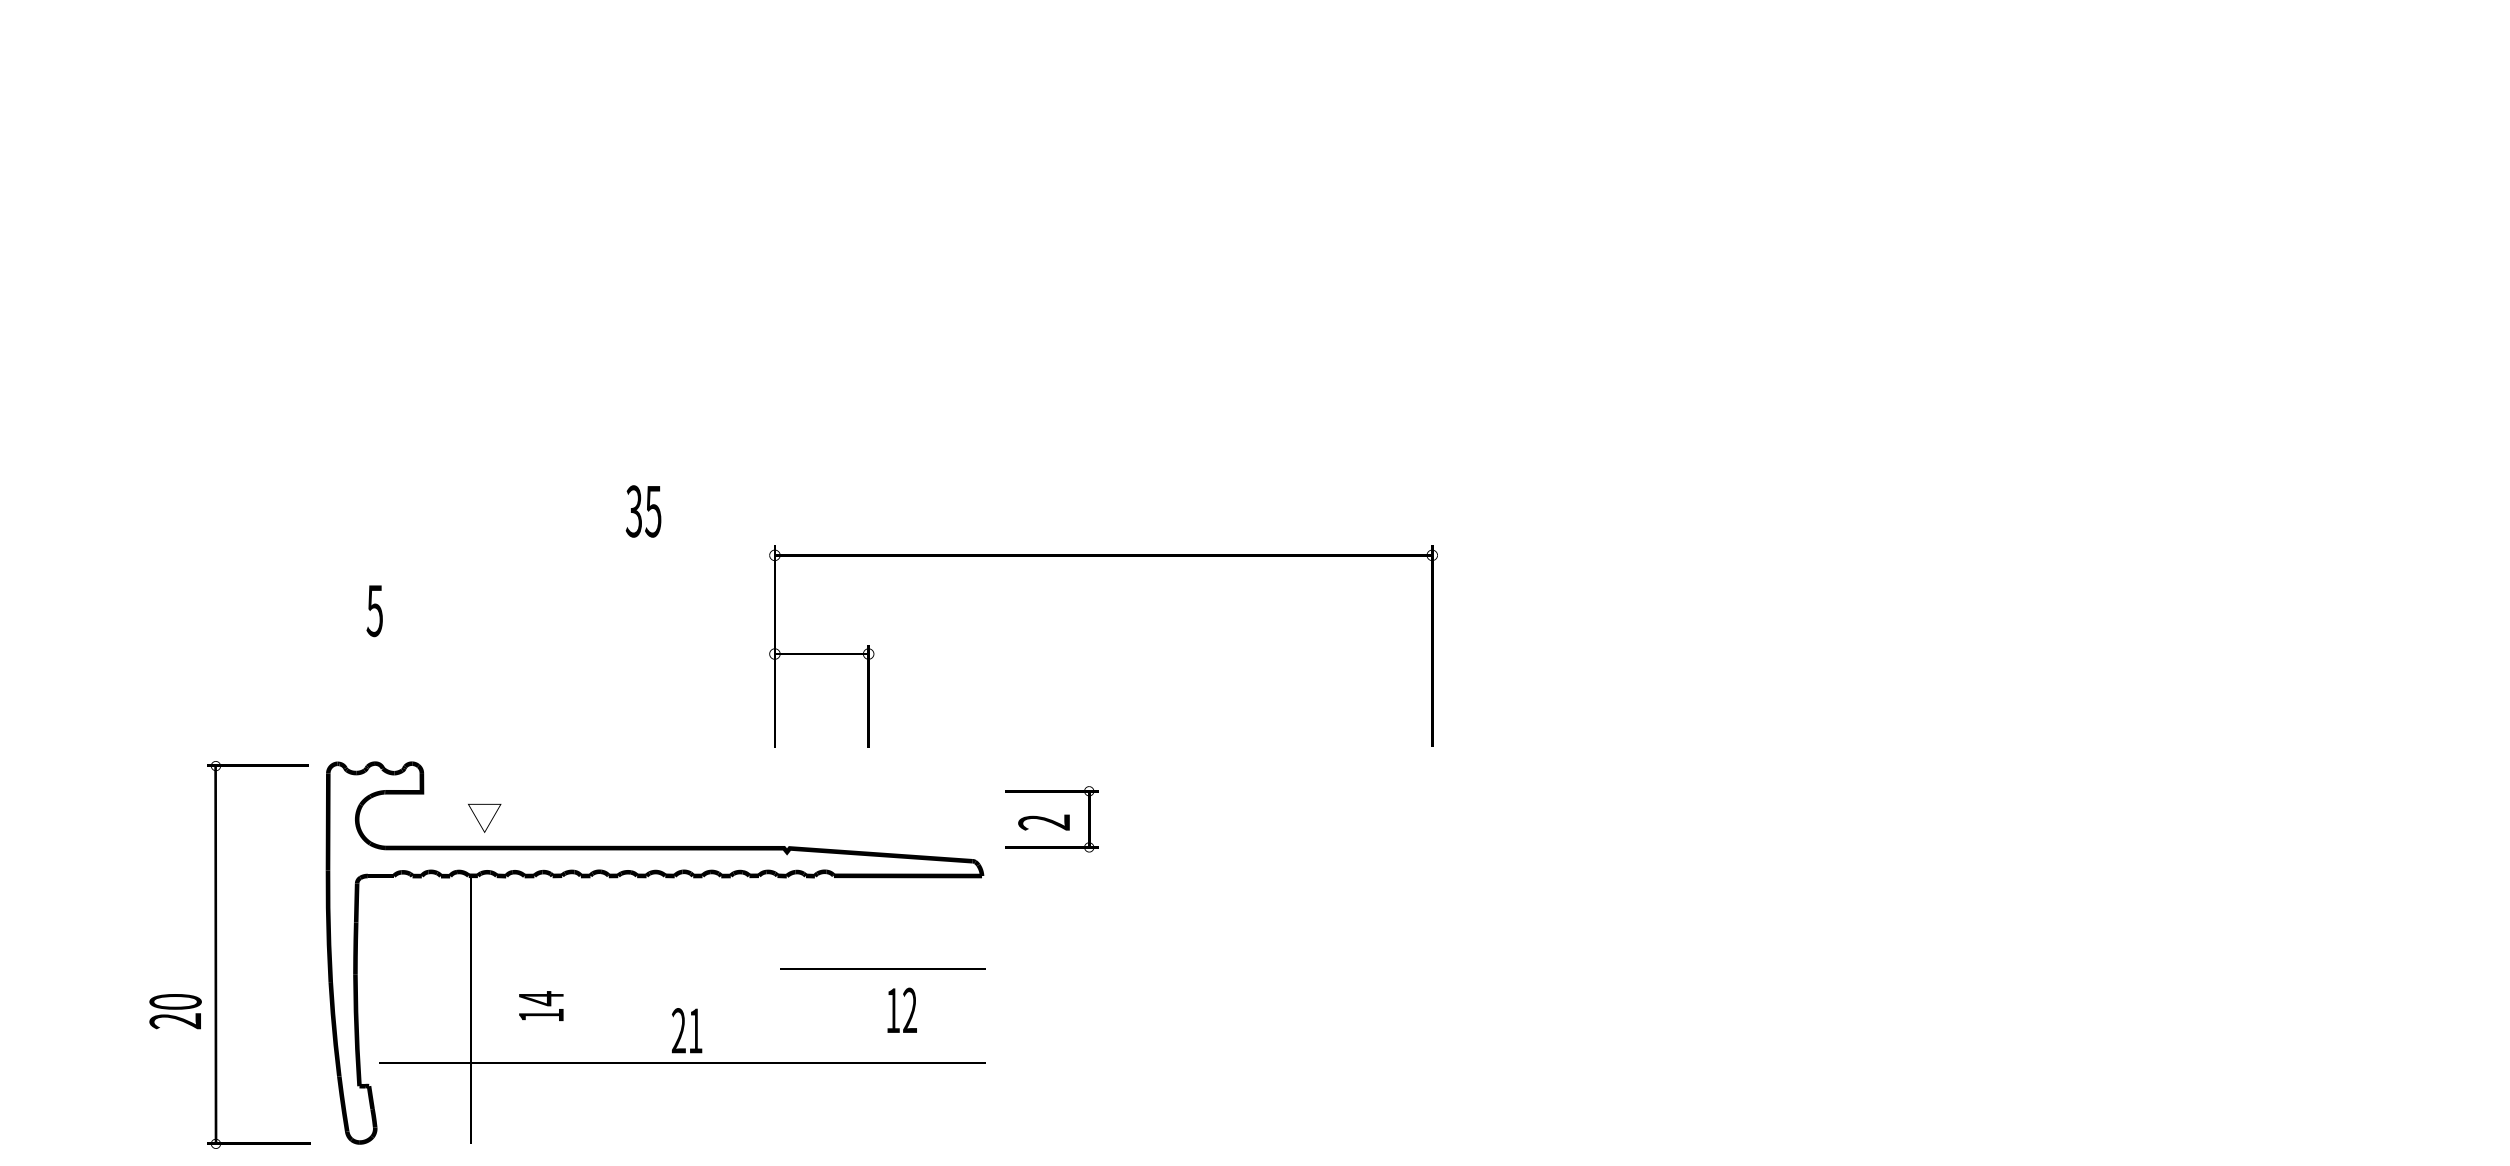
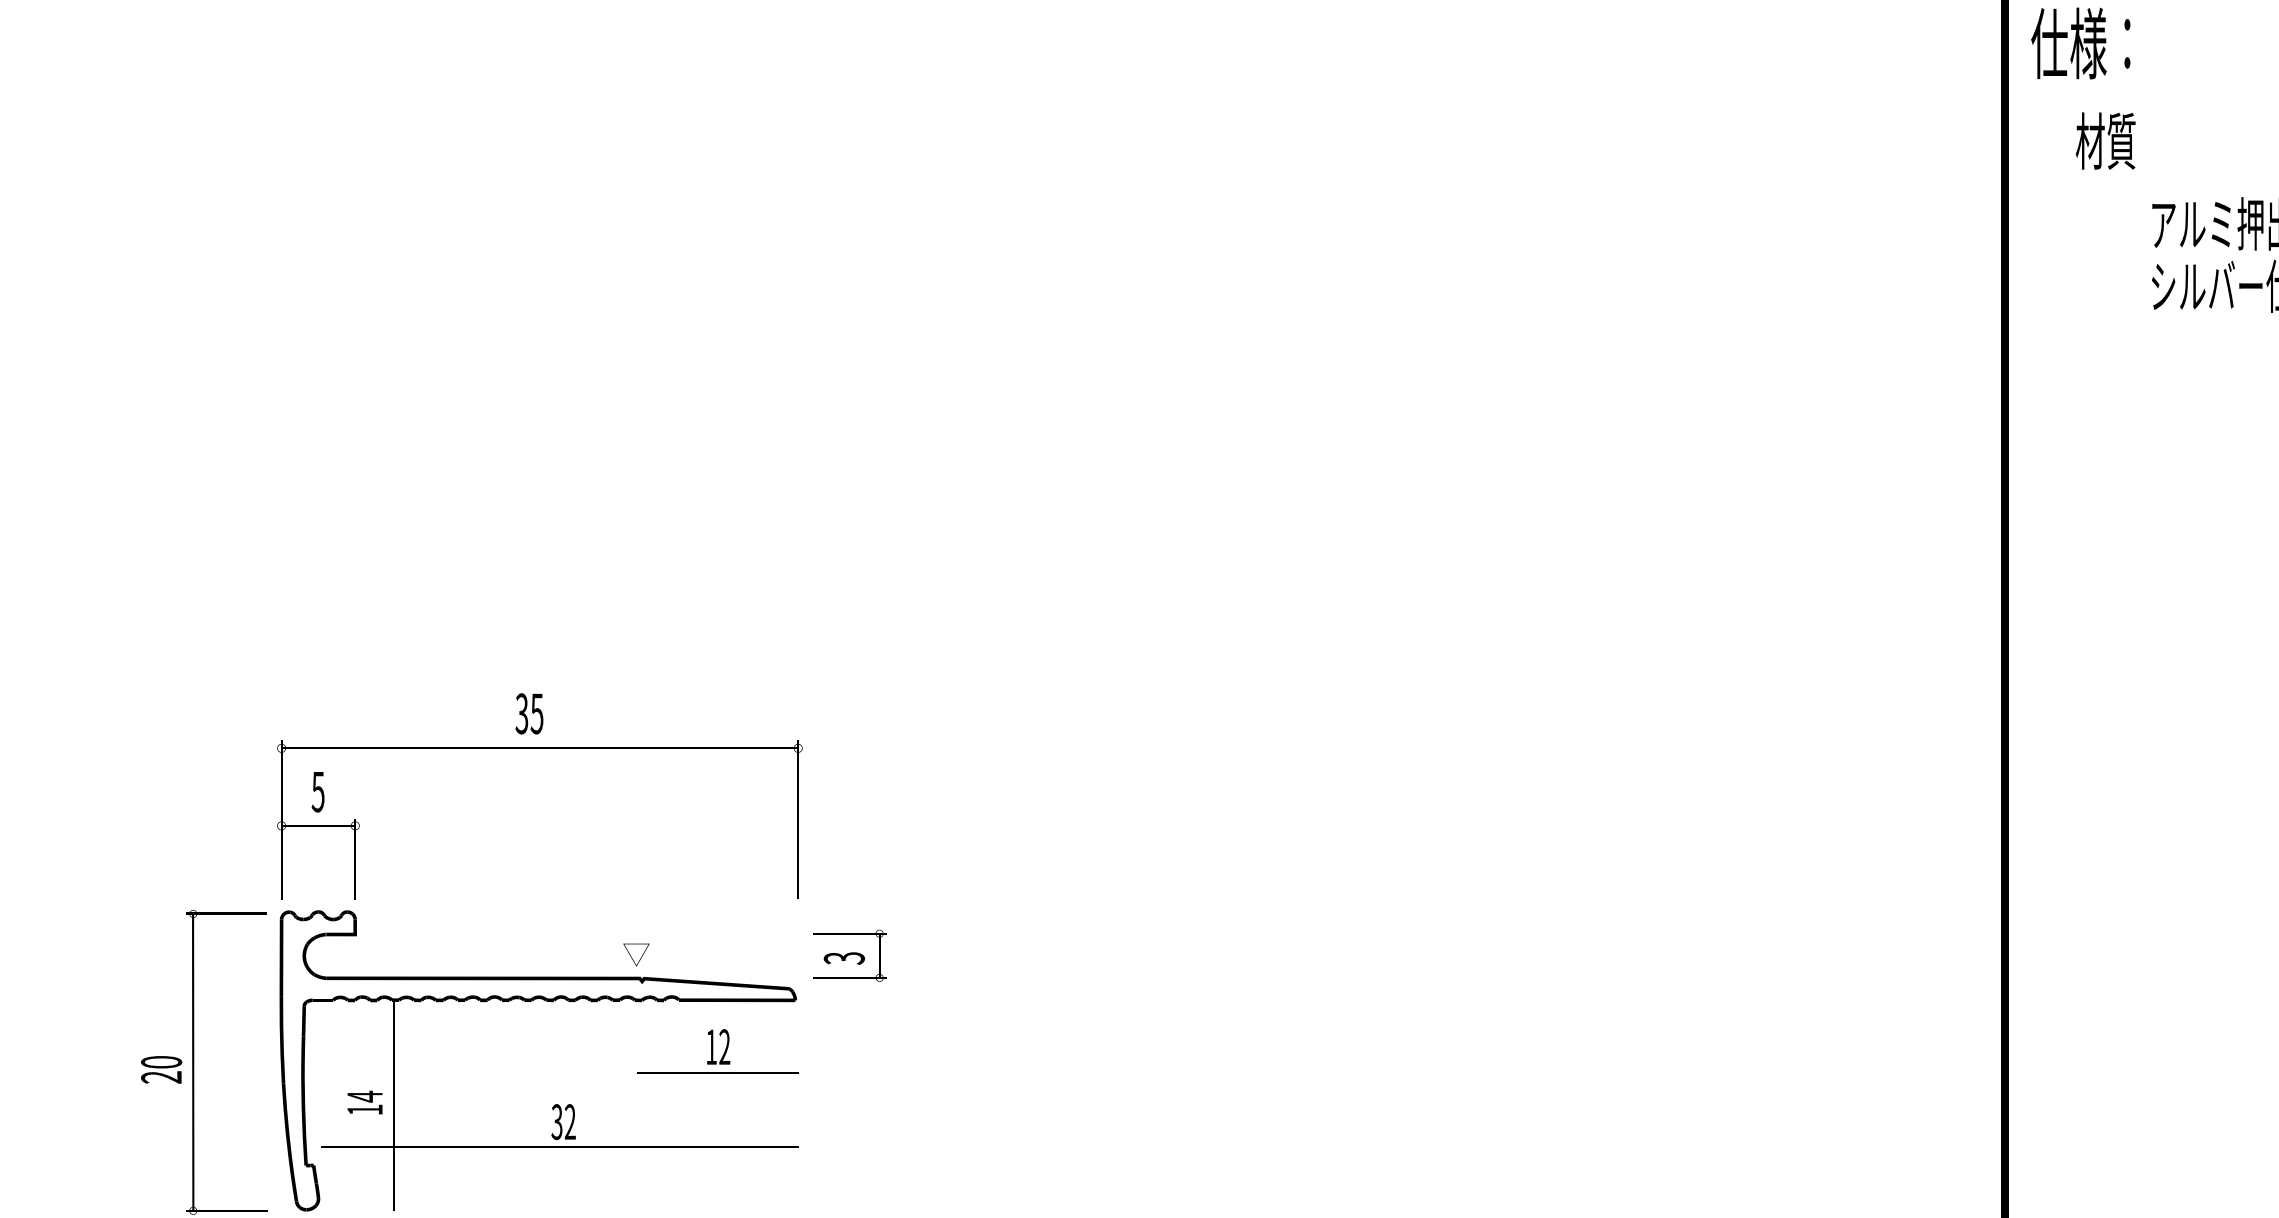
part: (1103, 555) -> (539, 748), moved
part: (484, 817) -> (636, 954), moved
text: (1044, 822) -> (844, 958), 2 -> 3
text: (540, 1005) -> (364, 1102), moved
text: (902, 1009) -> (718, 1046), moved
text: (175, 1011) -> (161, 1069), moved
text: (686, 1031) -> (563, 1122), 21 -> 32

